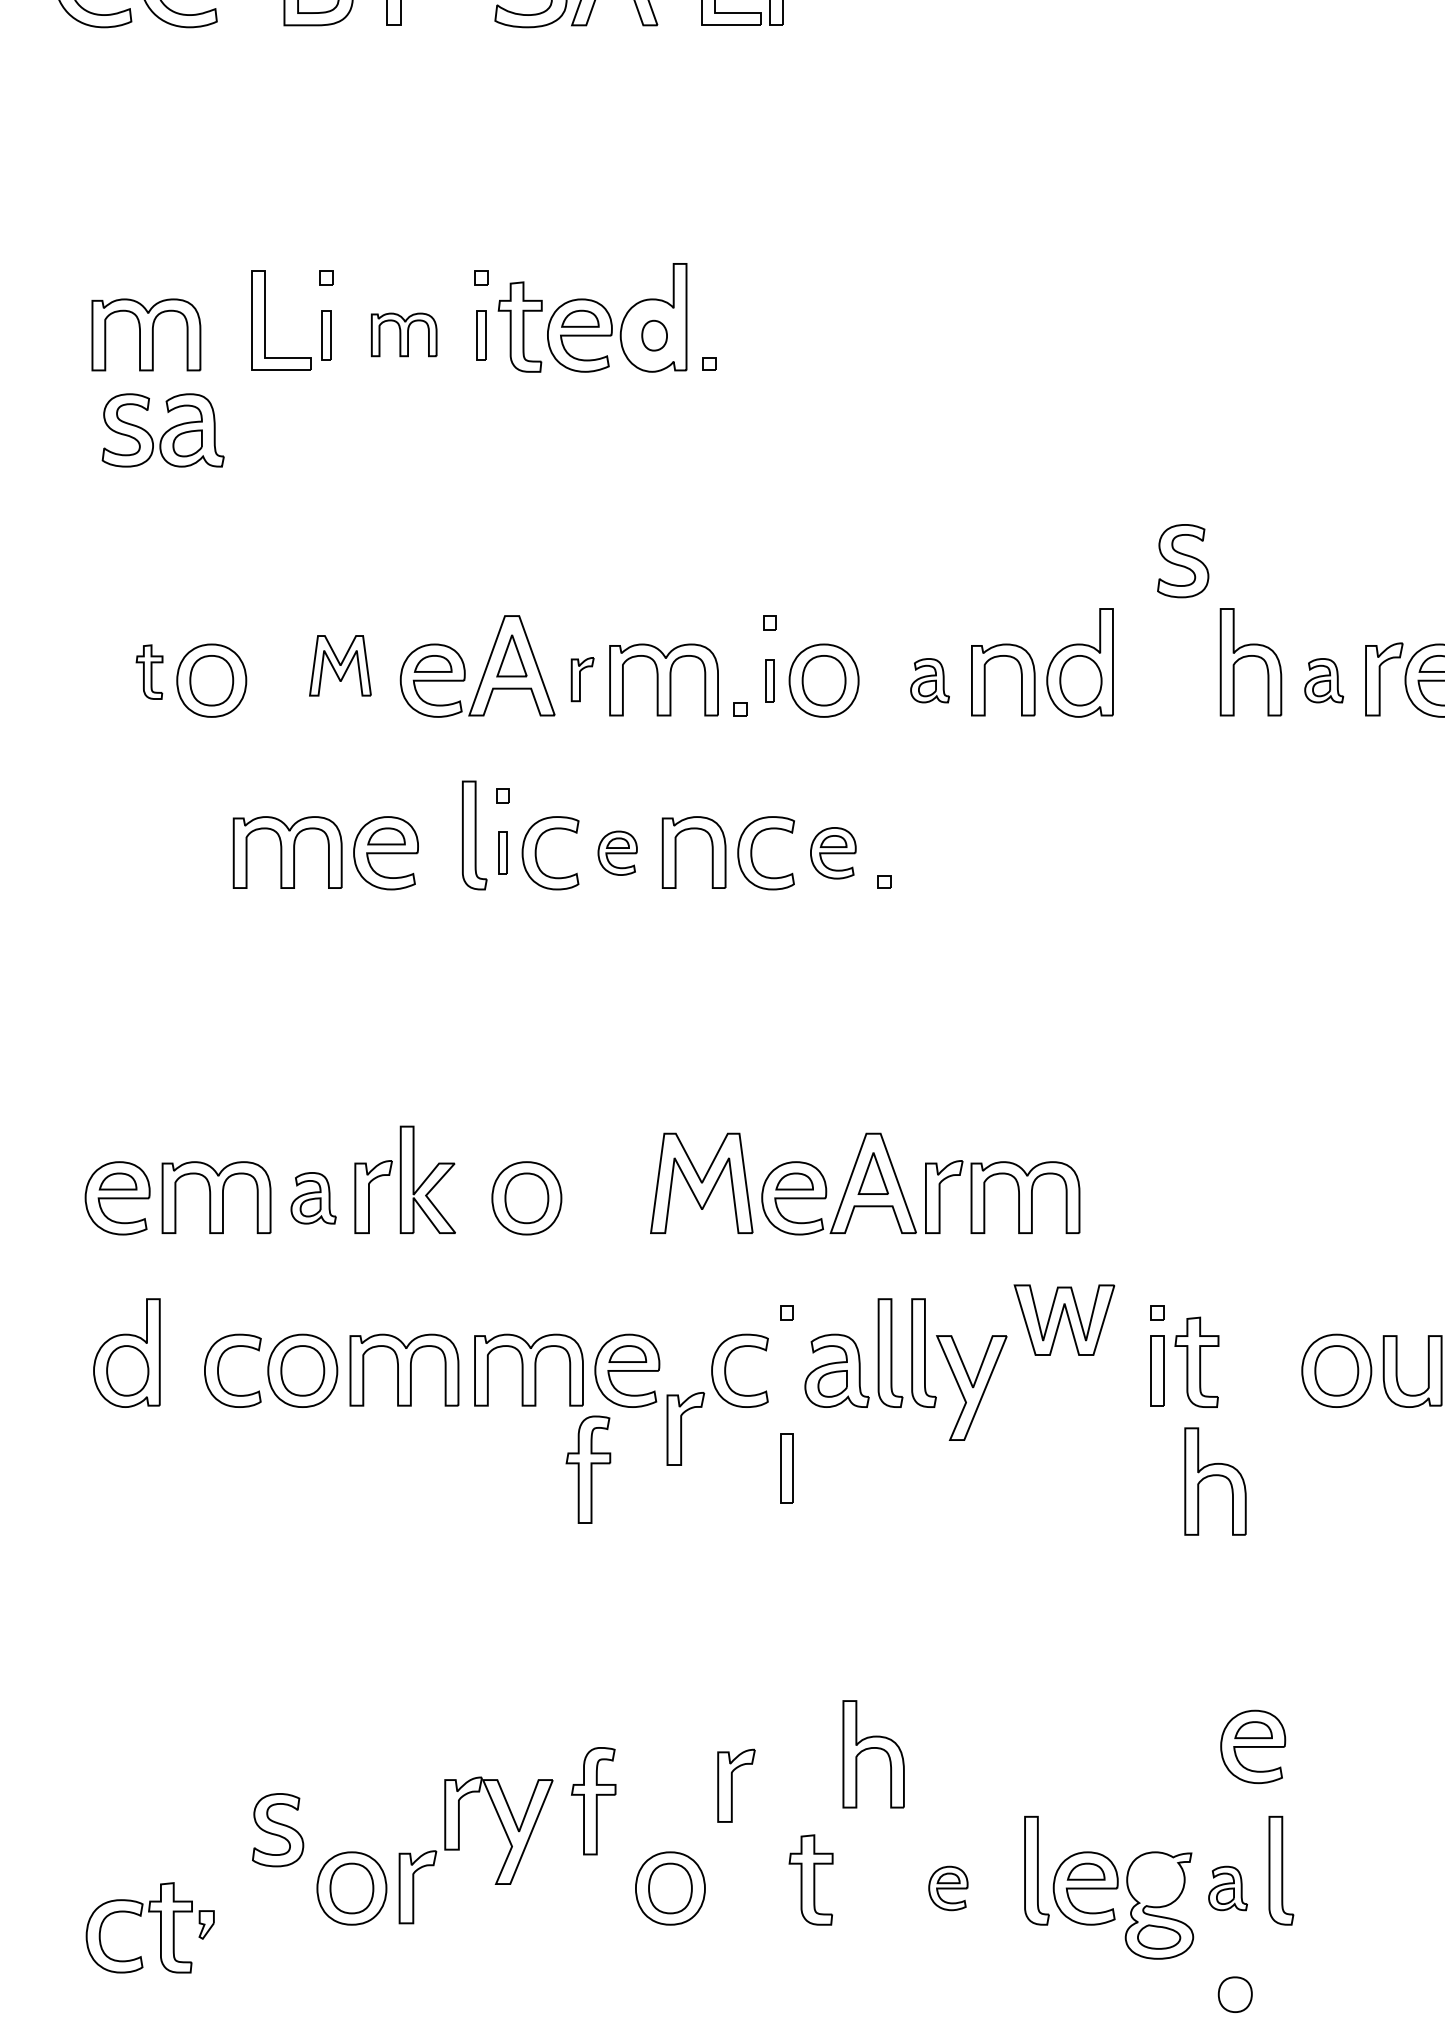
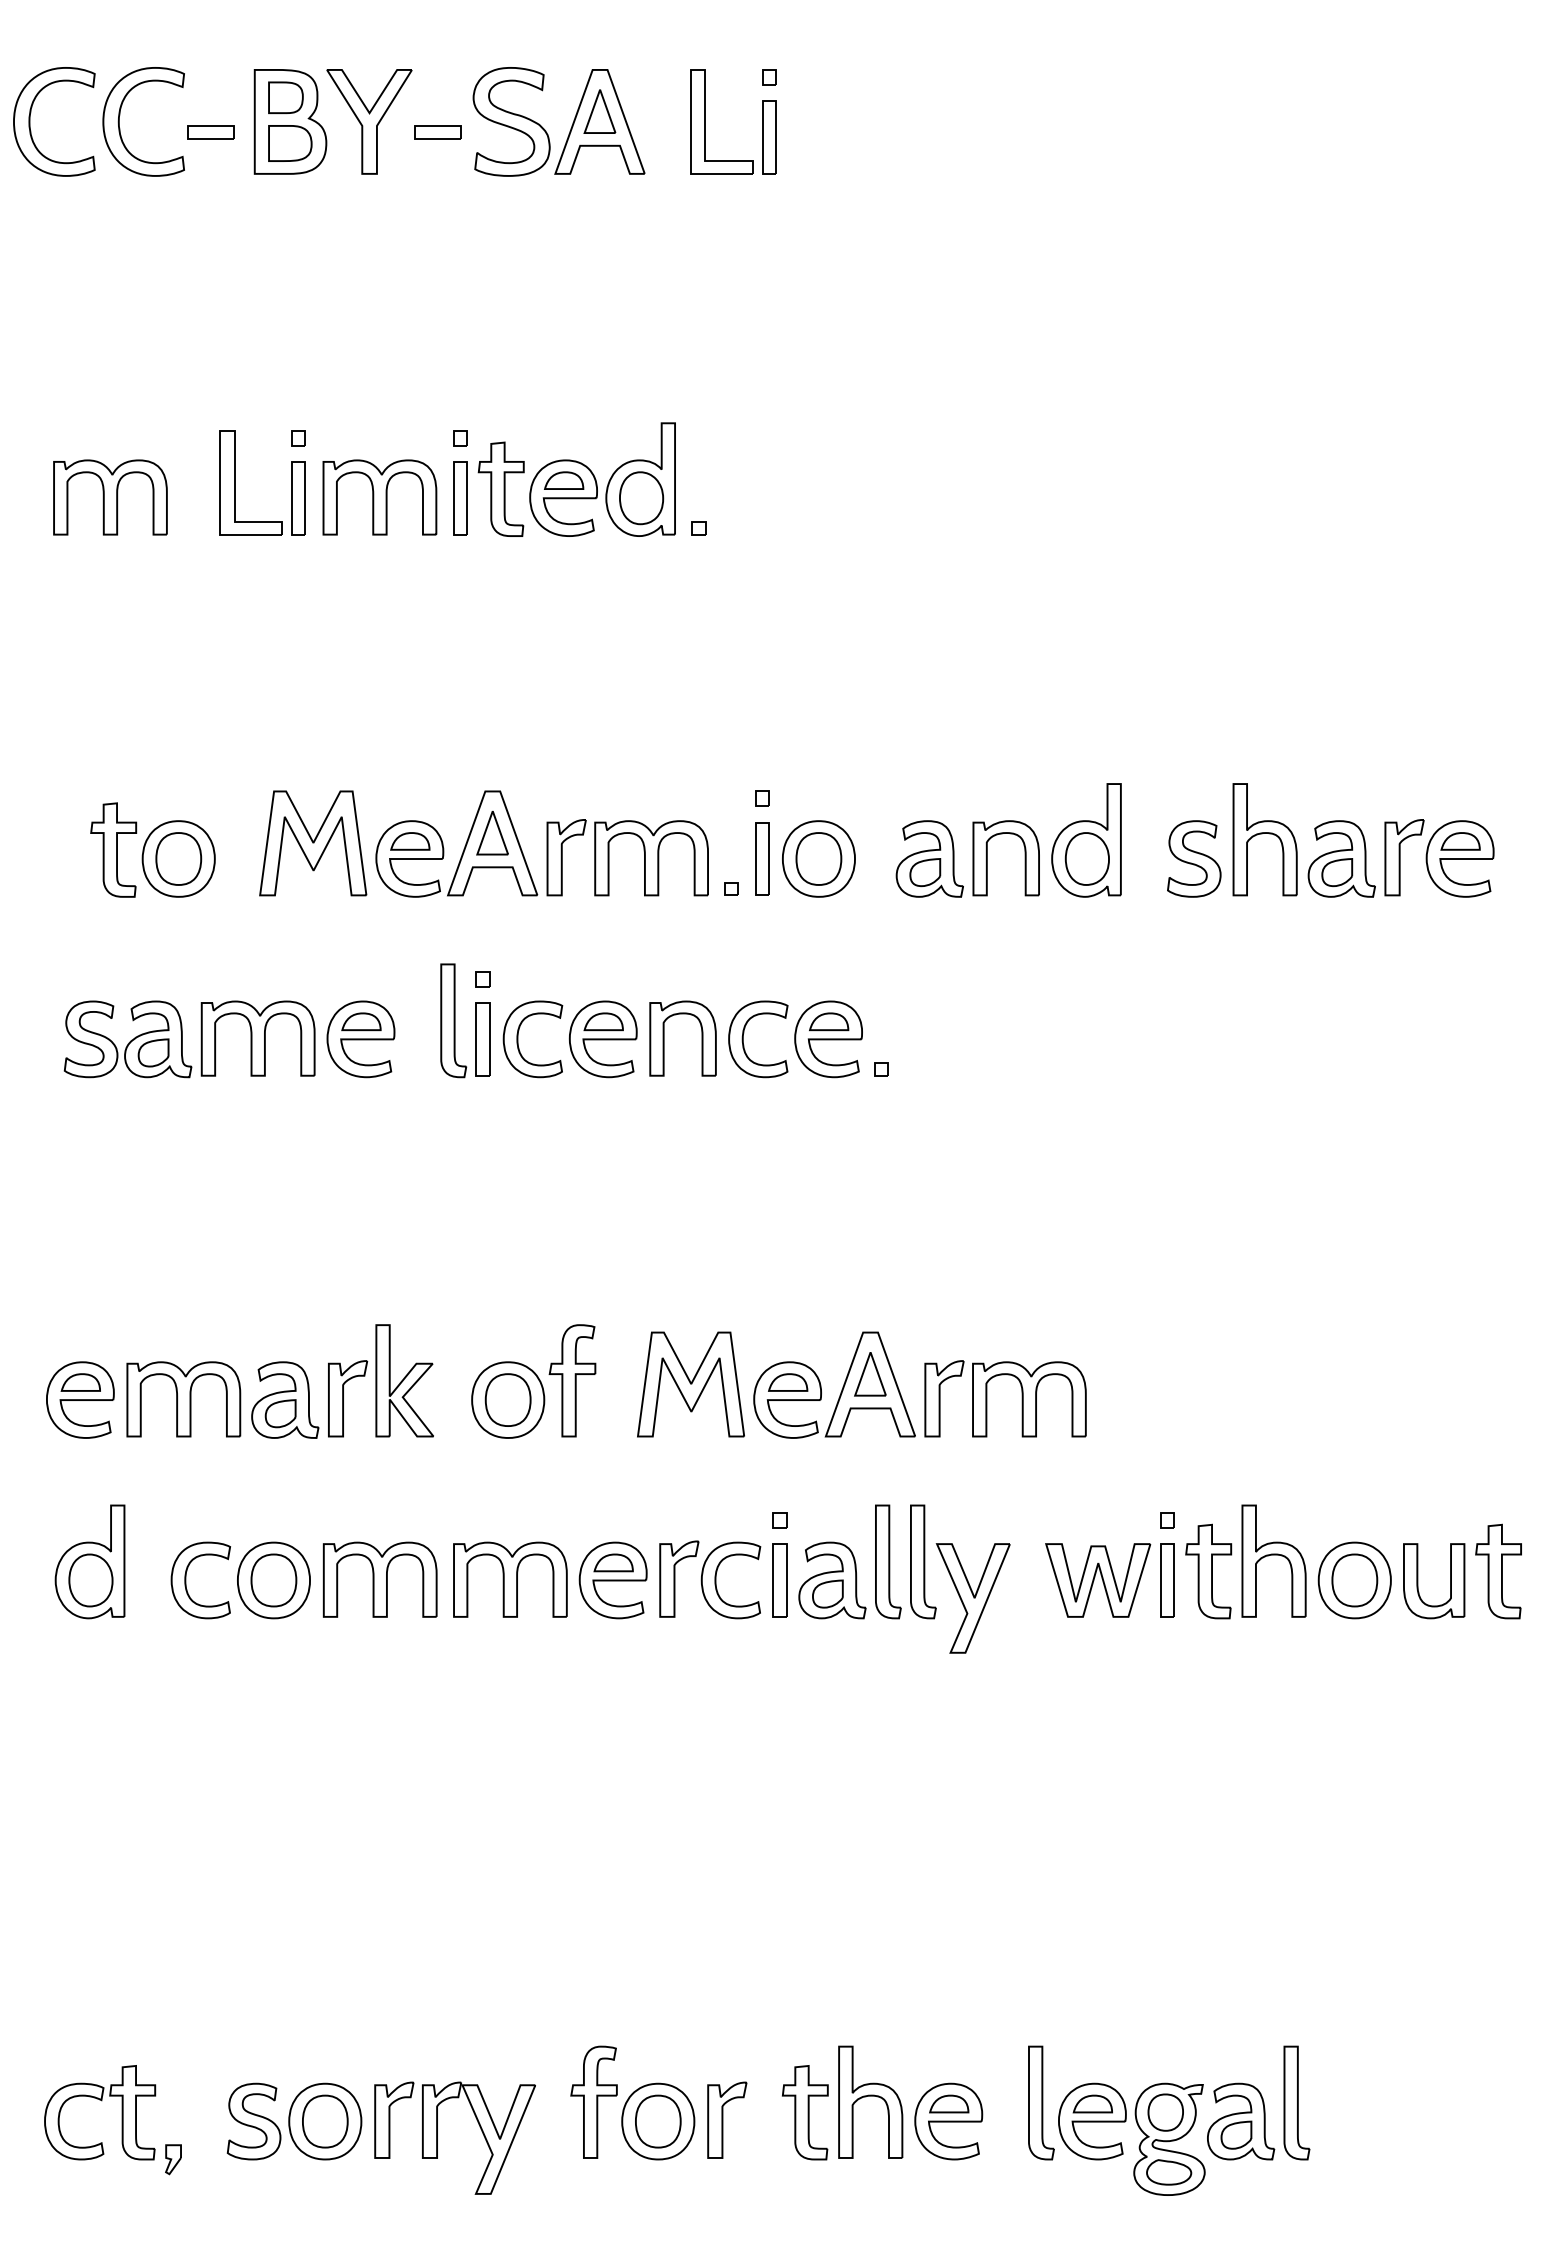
part: (403, 334) -> (379, 497), size x1.67
part: (326, 335) -> (298, 498), size x1.43
part: (481, 335) -> (460, 498), size x1.43
part: (654, 335) -> (641, 498), size x1.67
part: (162, 430) -> (127, 1039), moved
part: (1183, 560) -> (1194, 858), moved
part: (340, 665) -> (313, 843), size x1.67
part: (149, 671) -> (113, 849), size x1.67
part: (582, 679) -> (566, 857), size x1.67
part: (770, 680) -> (762, 858), size x1.67
part: (929, 680) -> (929, 858), size x1.67
part: (1324, 680) -> (1341, 858), size x1.67
part: (502, 853) -> (482, 1039), size x1.67
part: (617, 853) -> (602, 1039), size x1.67
part: (833, 853) -> (828, 1039), size x1.43
part: (313, 1197) -> (285, 1399), size x1.43
part: (1064, 1320) -> (1098, 1580), moved
part: (685, 1428) -> (679, 1578), moved
part: (786, 1468) -> (779, 1580), moved
part: (588, 1469) -> (572, 1380), moved
part: (1214, 1480) -> (1273, 1560), moved
part: (1253, 1746) -> (1267, 1973), removed
part: (873, 1753) -> (870, 2101), moved
part: (736, 1785) -> (727, 2119), moved
part: (593, 1800) -> (593, 2101), moved
part: (277, 1830) -> (253, 2121), moved
part: (498, 1830) -> (478, 2137), moved
part: (948, 1888) -> (948, 2121), size x1.67
part: (1228, 1888) -> (1241, 2121), size x1.67
part: (140, 1917) -> (101, 2101), moved
part: (1235, 1994) -> (1165, 2112), moved

